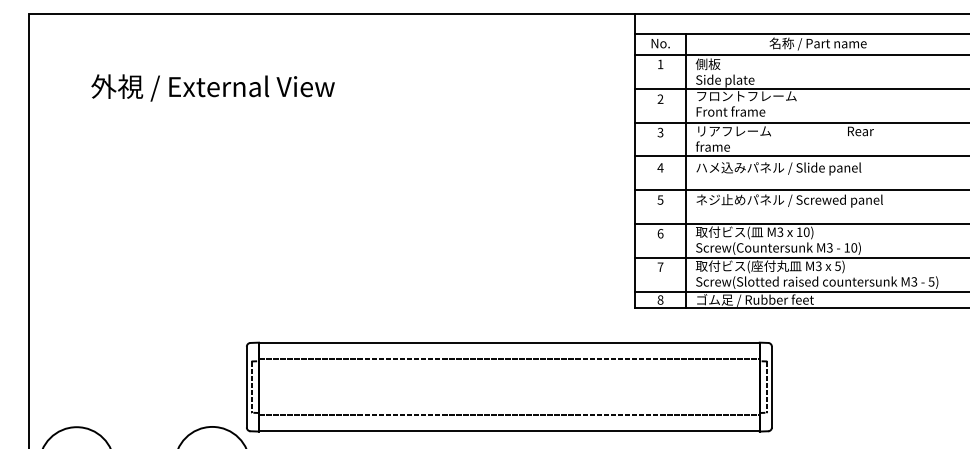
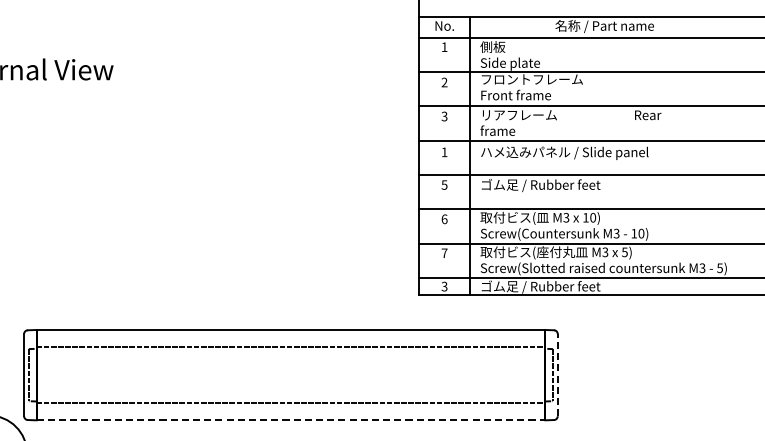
text: (660, 167) -> (444, 151), 4 -> 1
text: (789, 200) -> (575, 185), ネジ止めパネル / Screwed panel -> ゴム足 / Rubber feet
text: (660, 299) -> (444, 286), 8 -> 3
line: (771, 386) -> (557, 374), solid -> dashed
line: (509, 431) -> (291, 420), solid -> dashed

